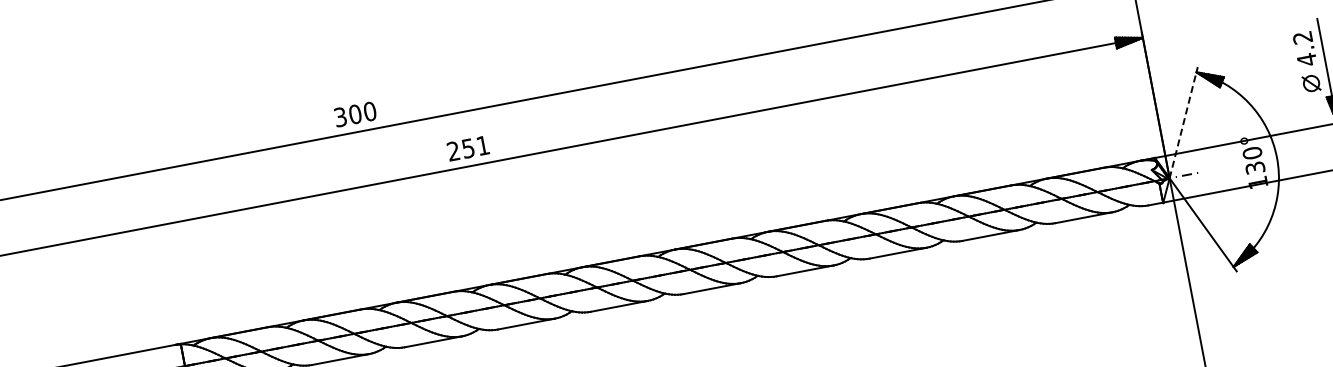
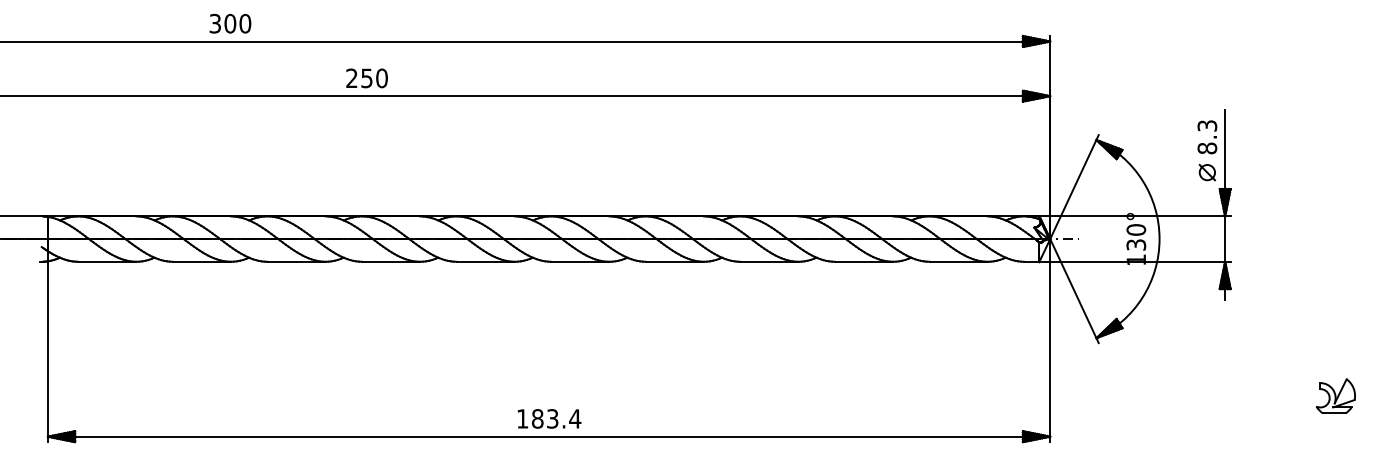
text: (1305, 49) -> (1207, 137), 4.2 -> 8.3
text: (355, 114) -> (230, 23), moved
line: (1183, 122) -> (1074, 186), dashed -> solid
text: (482, 145) -> (381, 78), 251 -> 250

